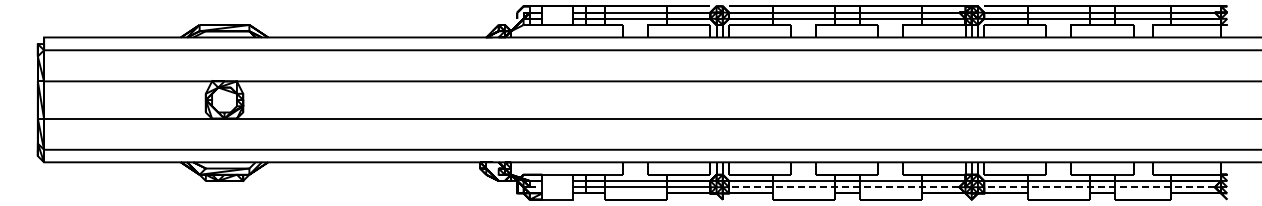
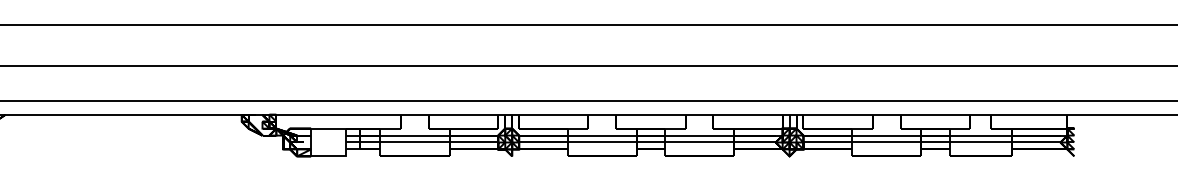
line: (843, 187) -> (646, 142), dashed -> solid
line: (1099, 187) -> (931, 142), dashed -> solid

